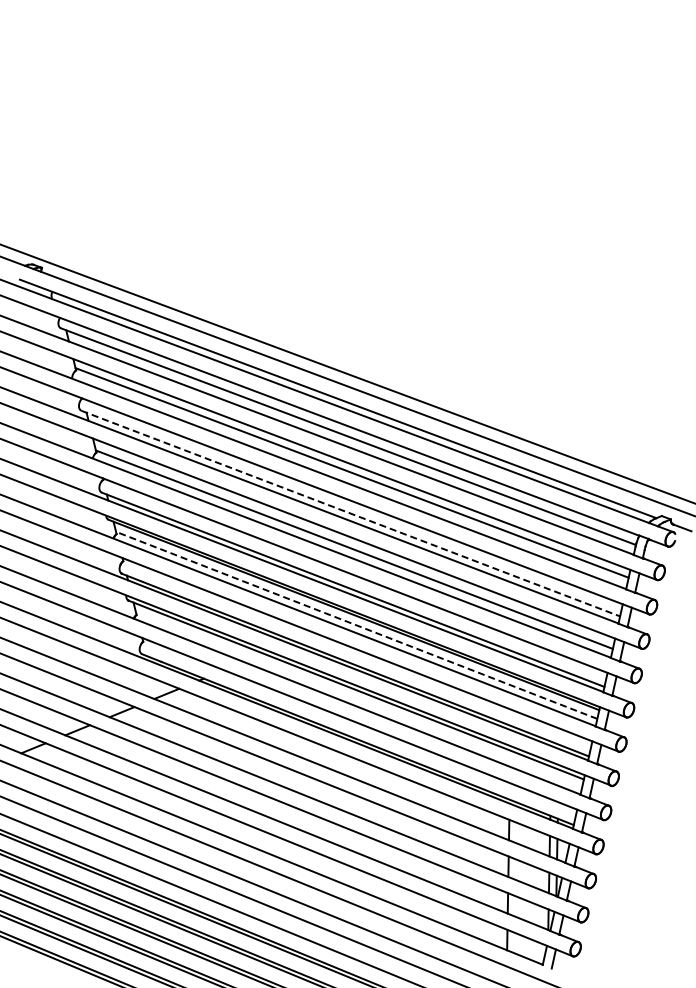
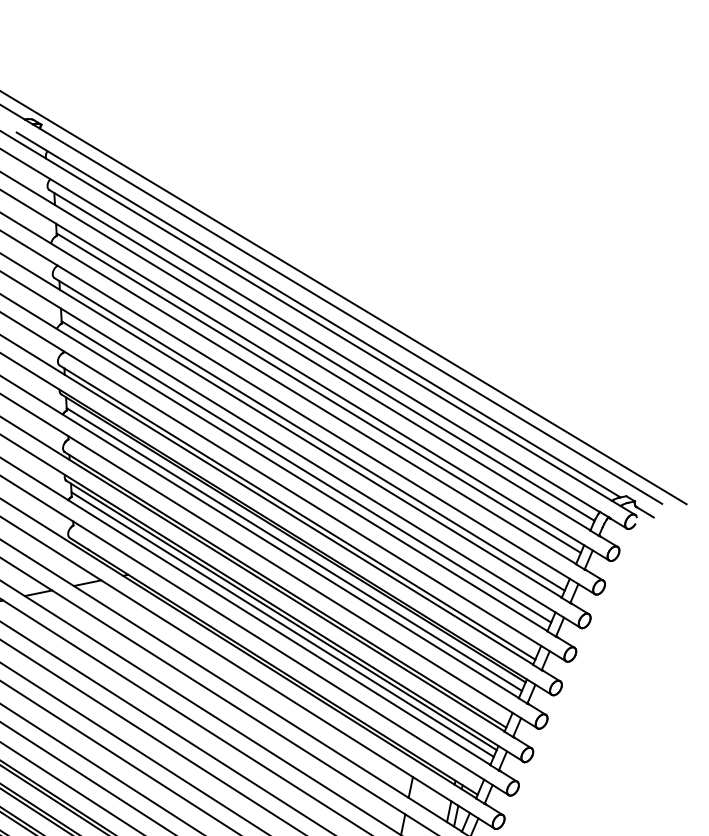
line: (351, 513) -> (310, 434), dashed -> solid
line: (356, 625) -> (294, 549), dashed -> solid
line: (358, 698) -> (282, 624), added

